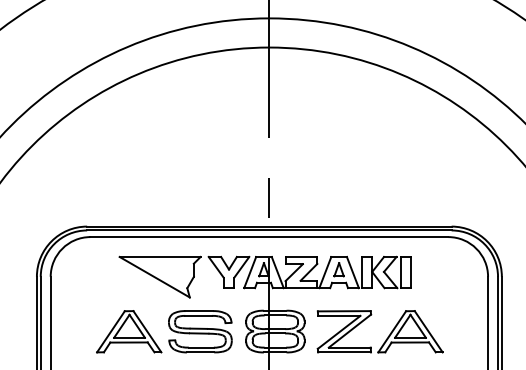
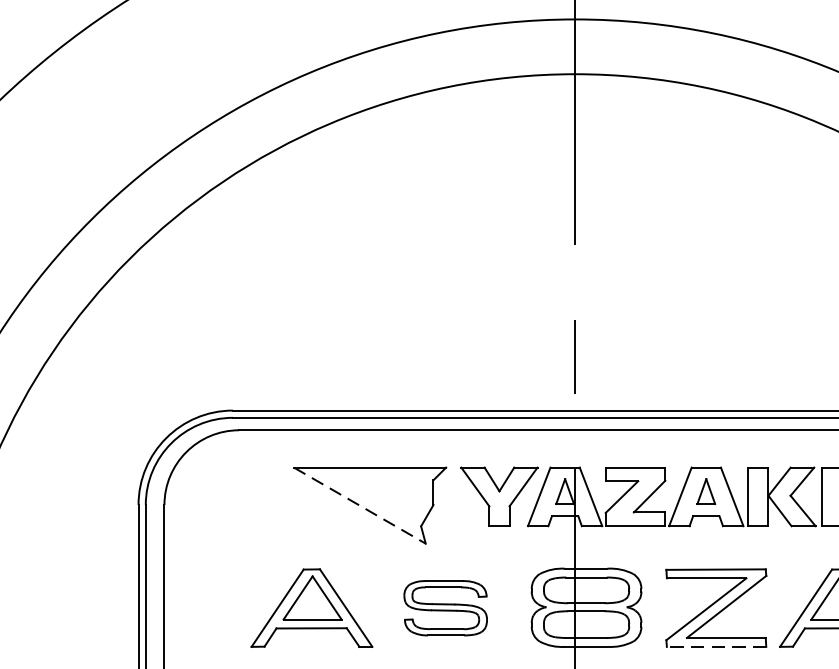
line: (155, 277) -> (361, 506), solid -> dashed
part: (200, 331) -> (445, 607), size x0.7
line: (344, 352) -> (716, 647), solid -> dashed

